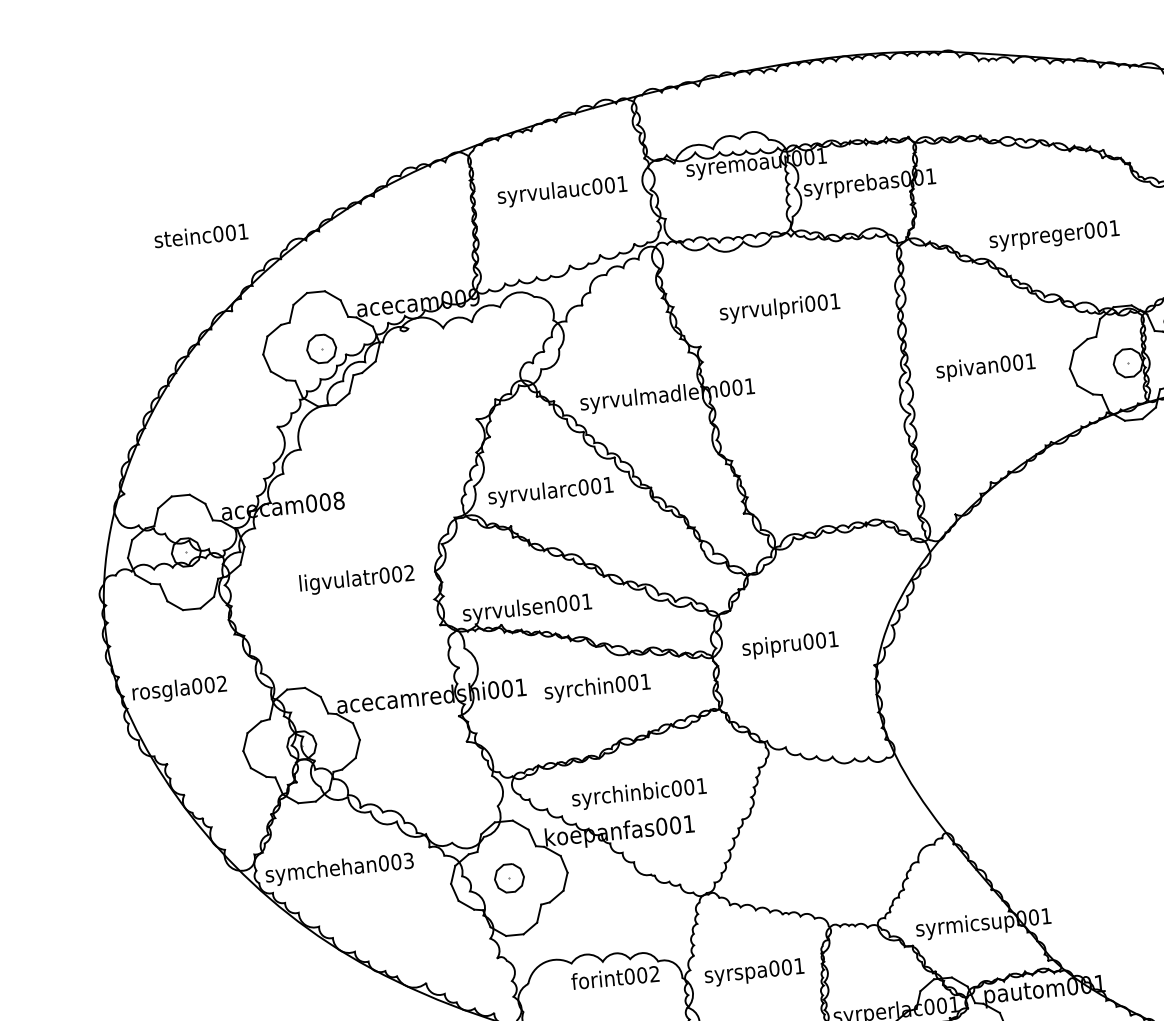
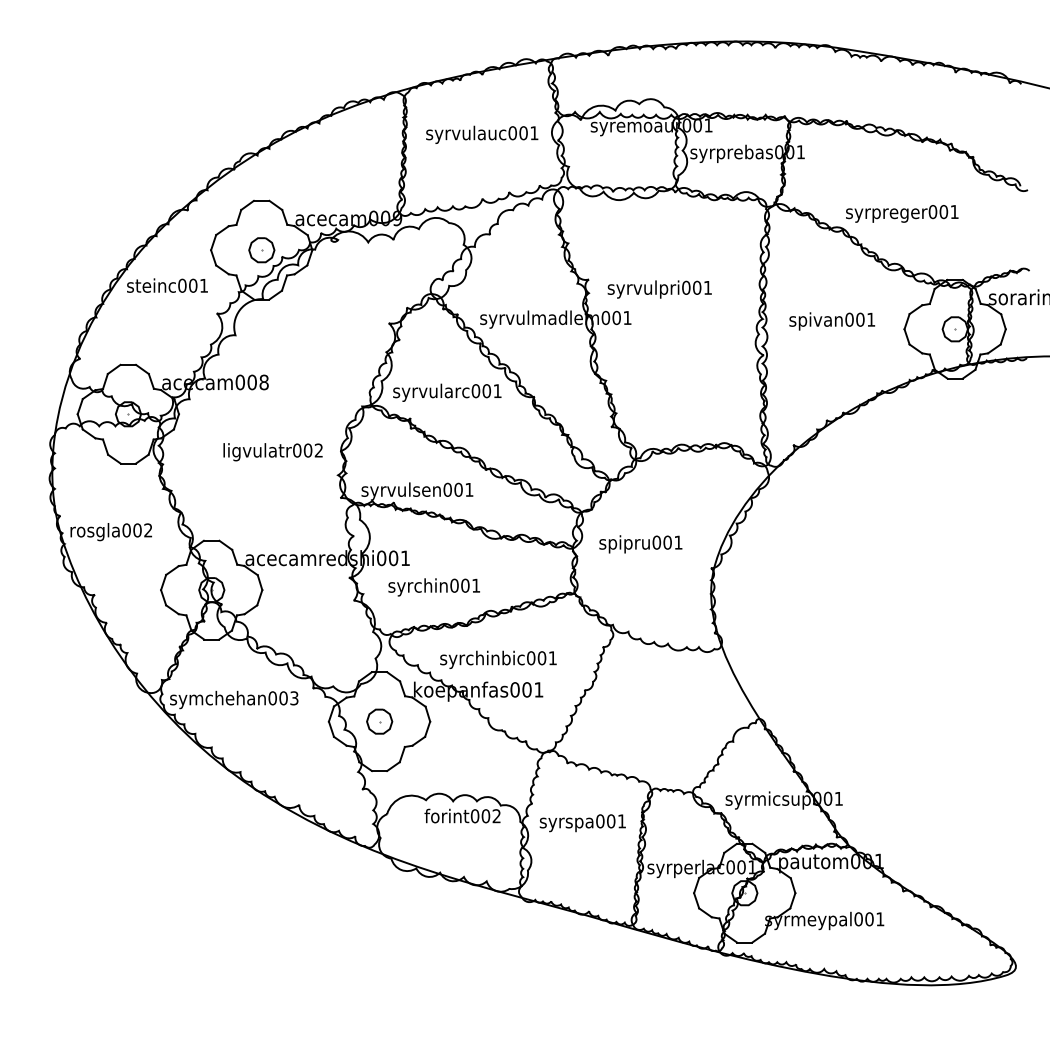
text: (201, 235) -> (167, 285), moved
text: (779, 308) -> (659, 289), moved
text: (596, 688) -> (433, 587), moved

